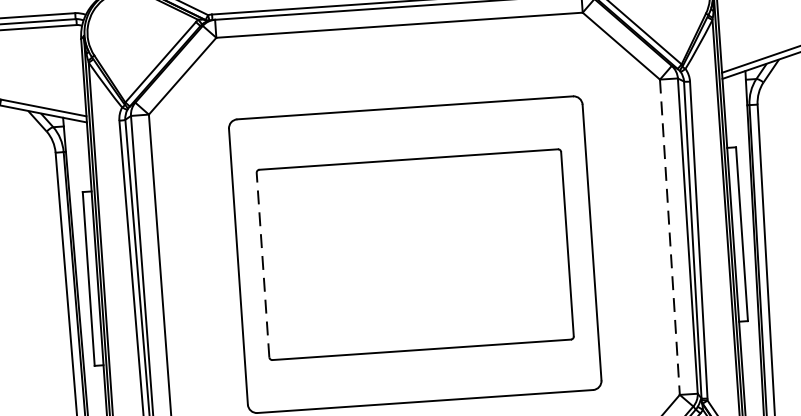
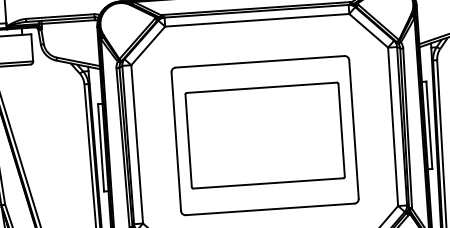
line: (670, 238) -> (393, 127), dashed -> solid
line: (262, 264) -> (188, 140), dashed -> solid

